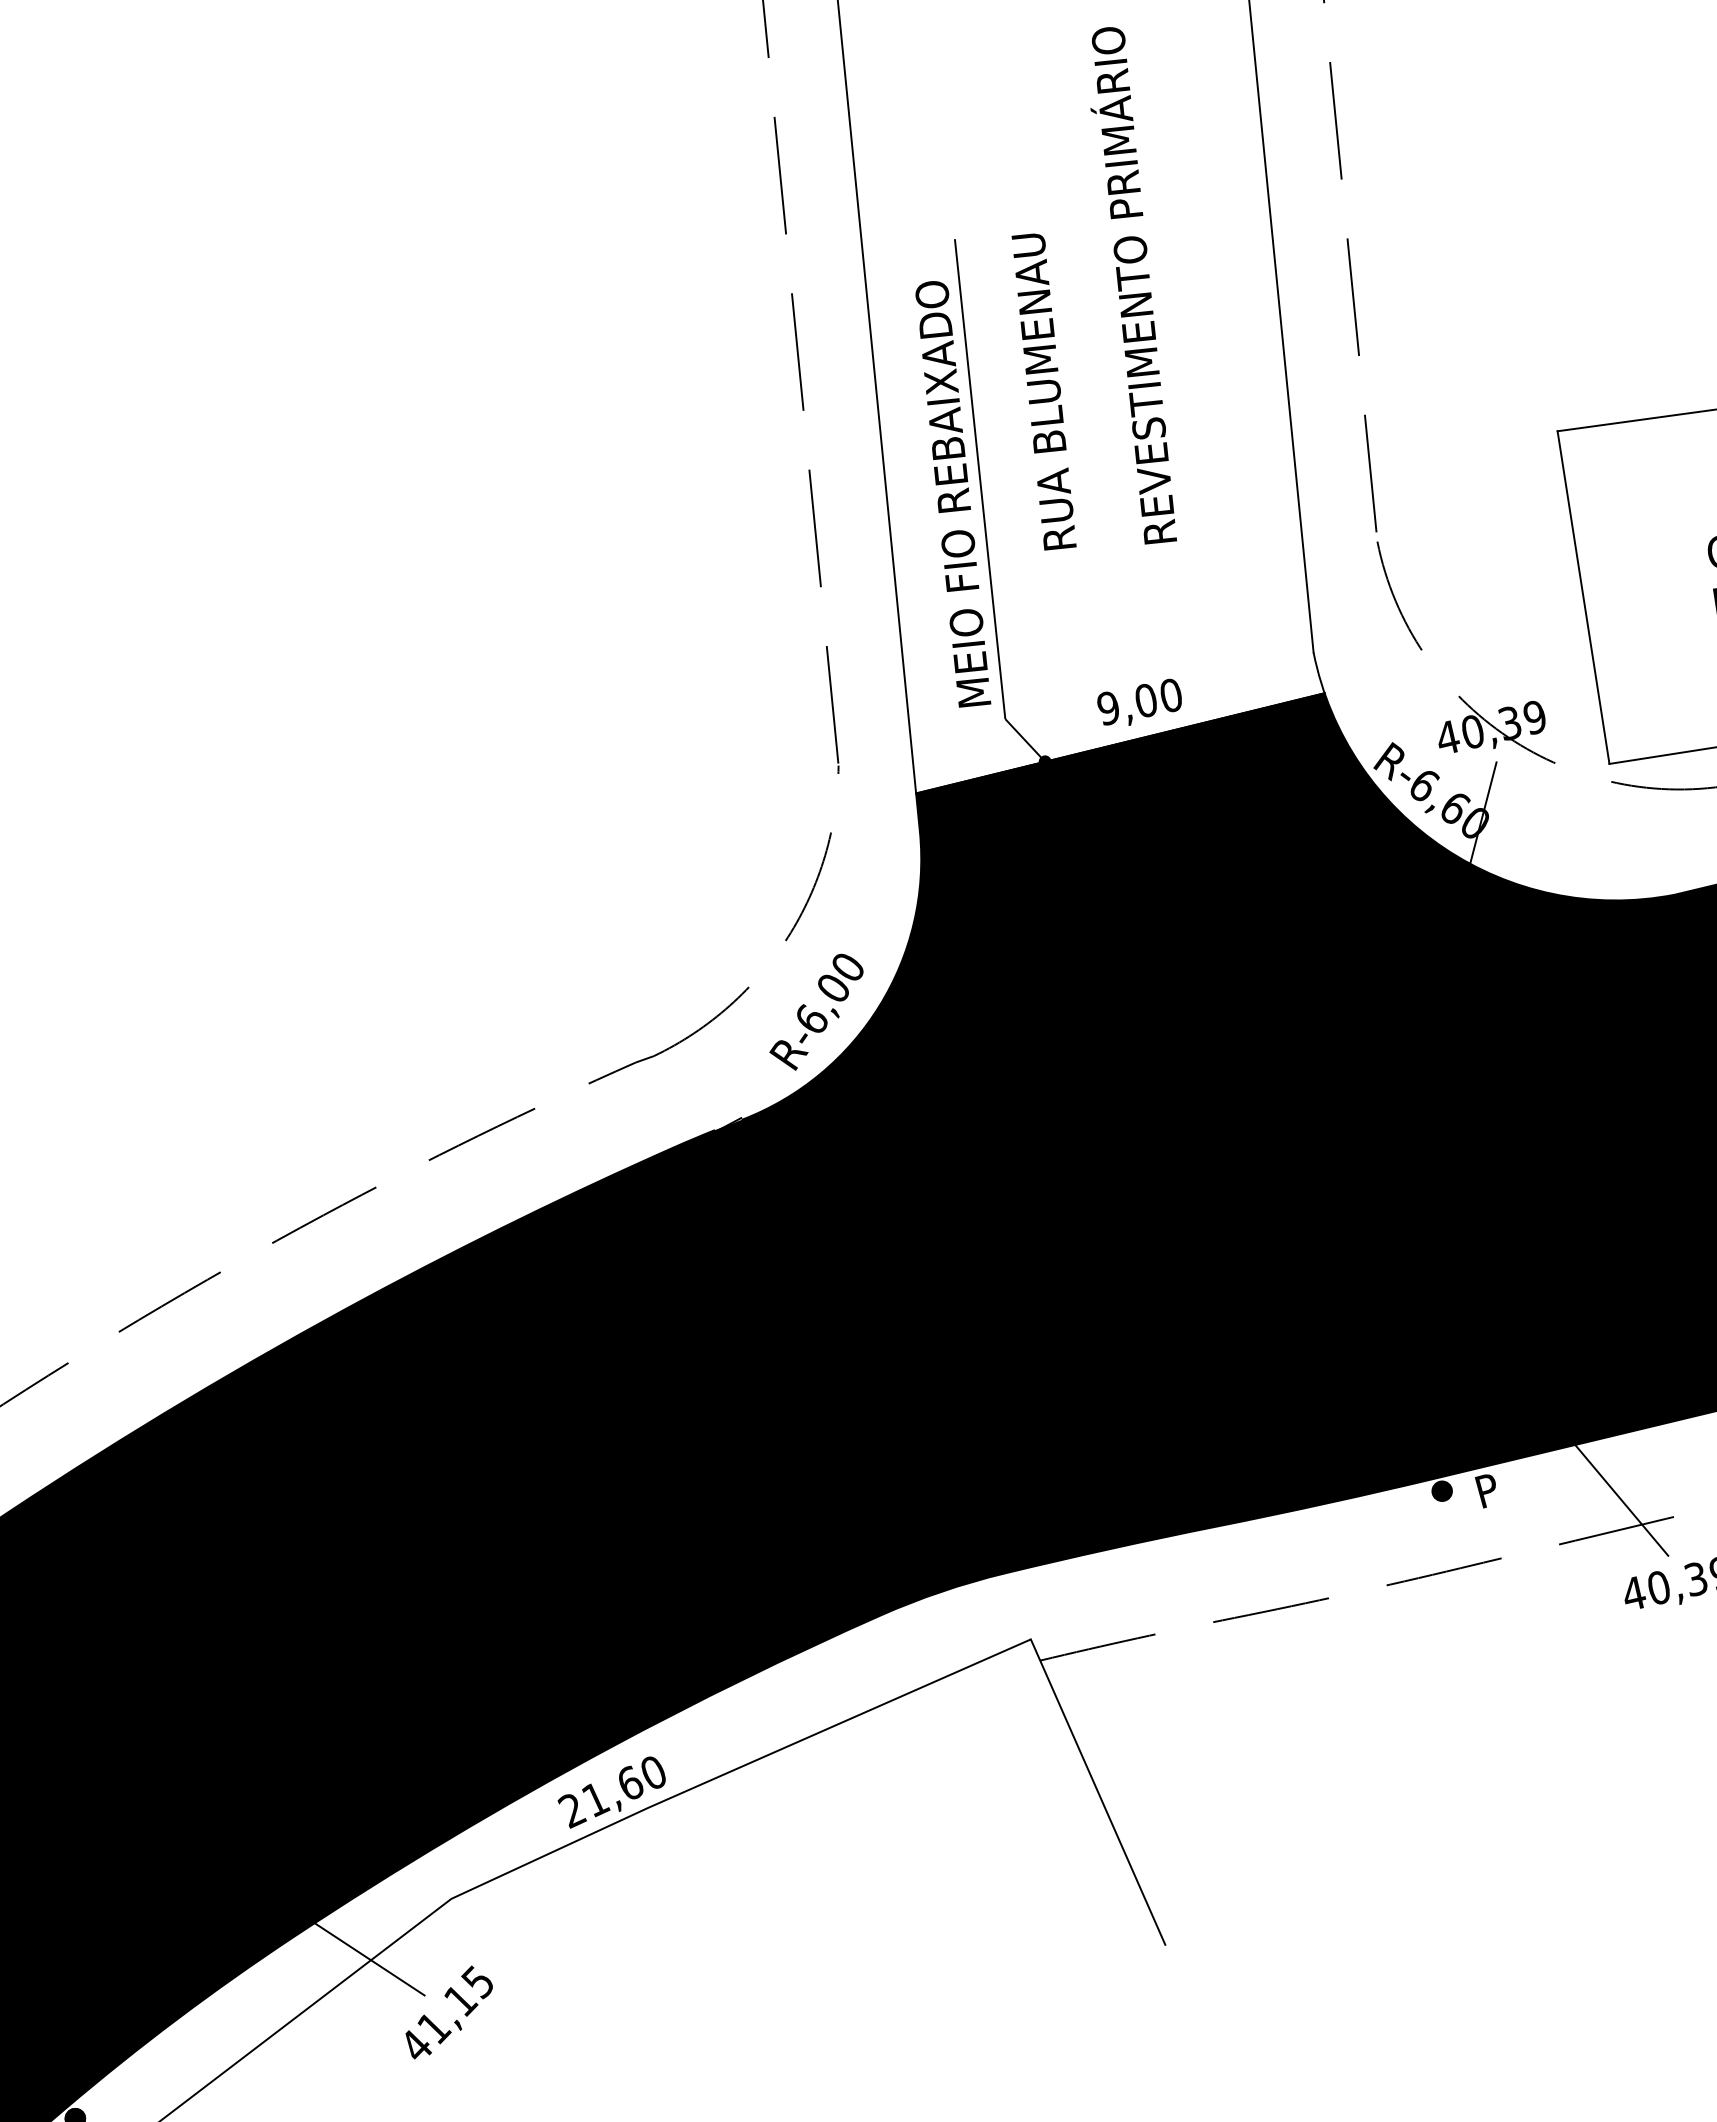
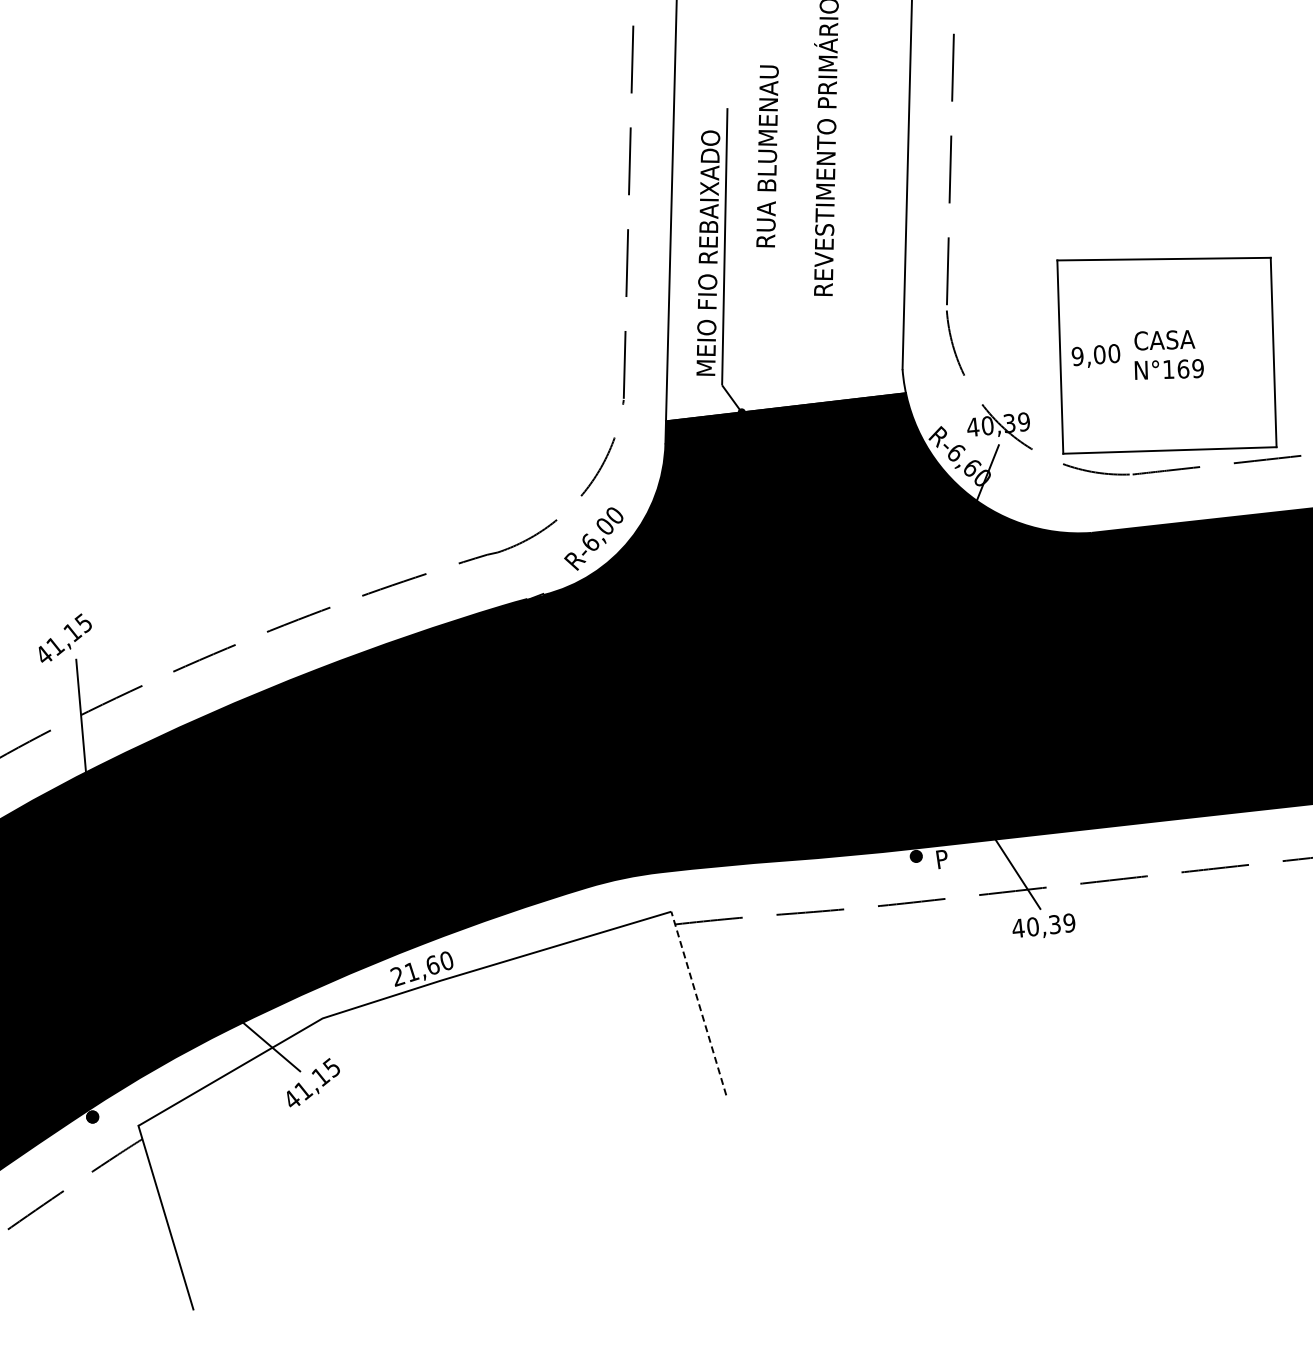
text: (1044, 391) -> (767, 156), moved
text: (1139, 702) -> (1095, 355), moved
line: (1097, 1792) -> (698, 1003), solid -> dashed

